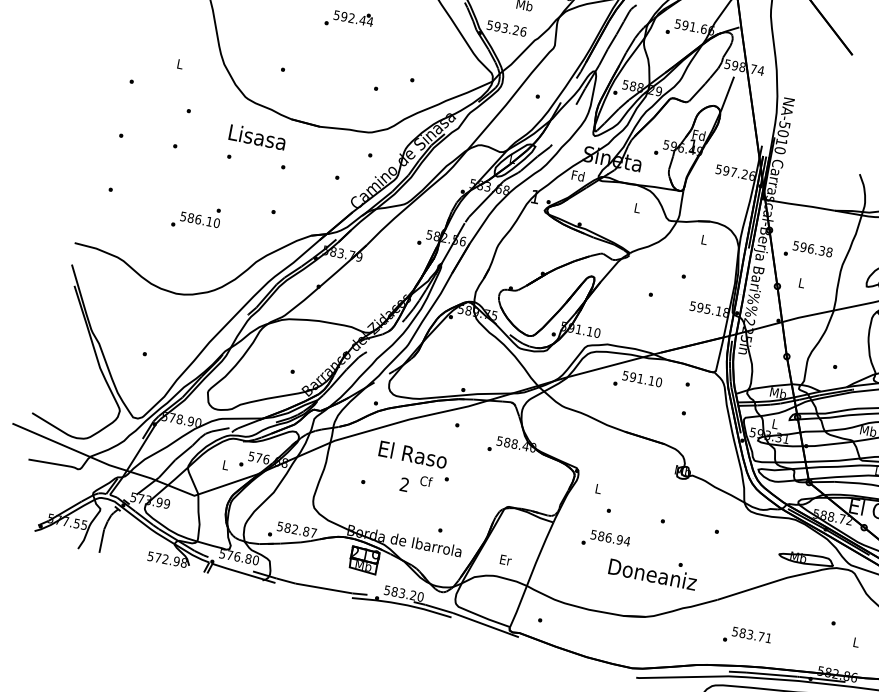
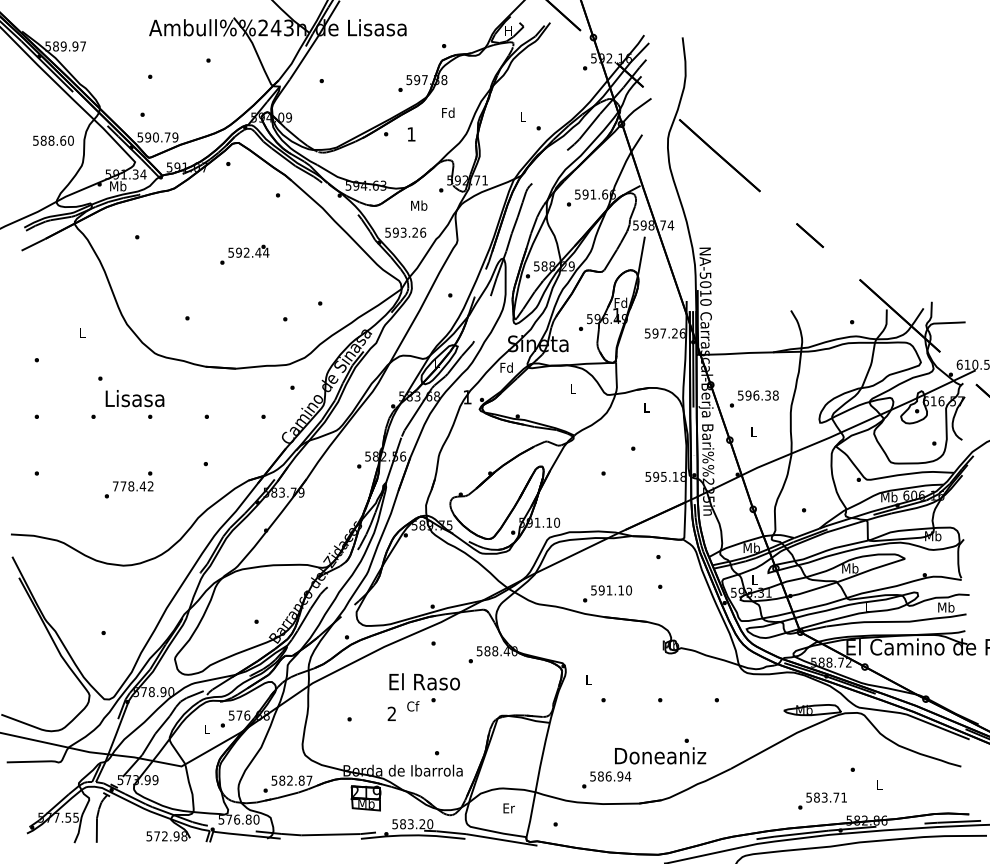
text: (257, 137) -> (134, 398), moved
text: (199, 219) -> (132, 486), 586.10 -> 778.42
text: (637, 381) -> (607, 593), moved
text: (413, 454) -> (424, 681), moved
text: (606, 540) -> (606, 779), moved
text: (505, 560) -> (508, 808), moved
text: (747, 637) -> (822, 800), moved

